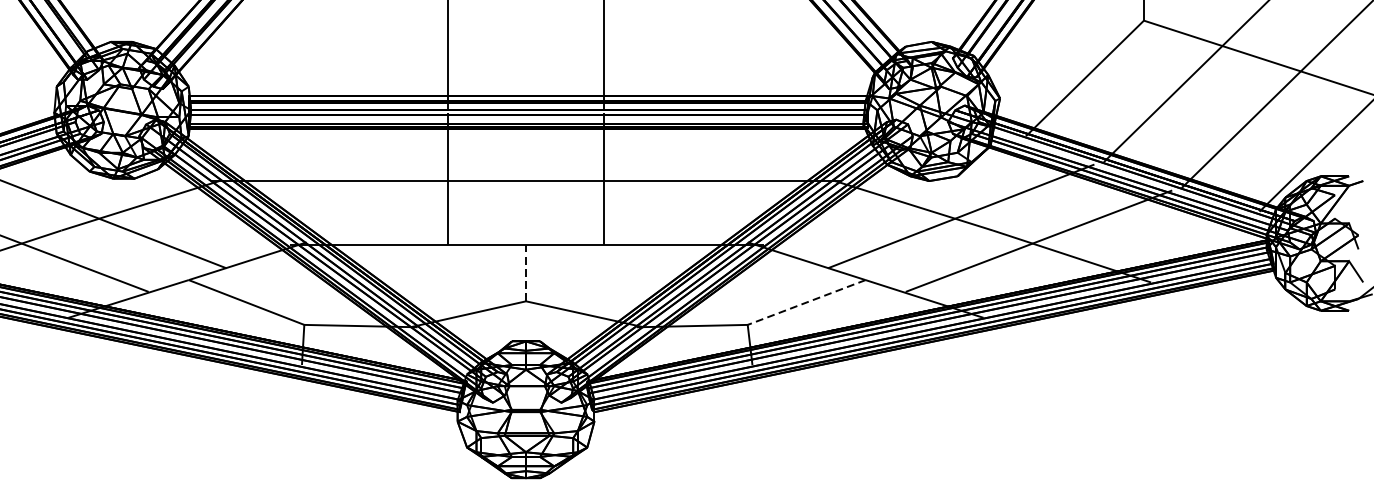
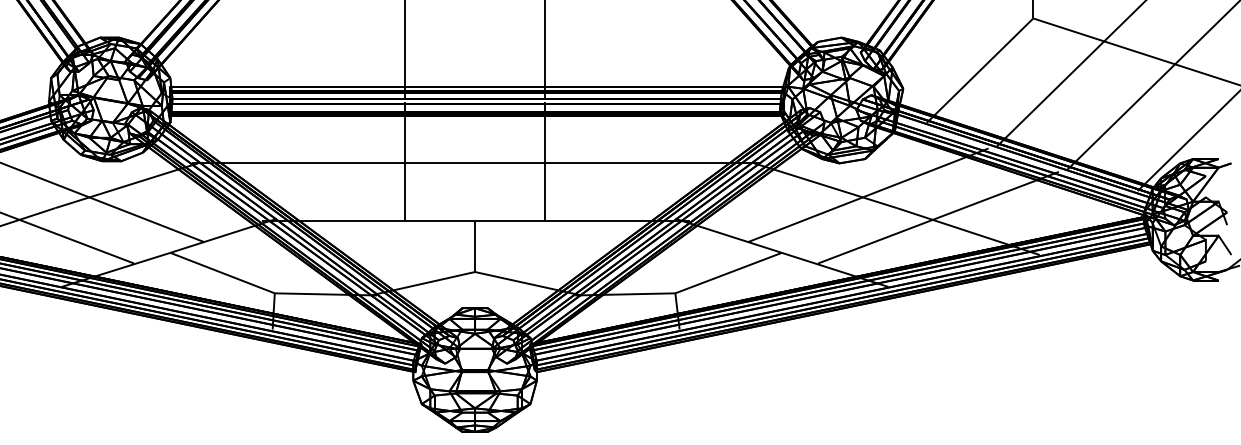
line: (526, 273) -> (475, 246), dashed -> solid
line: (806, 302) -> (728, 273), dashed -> solid

